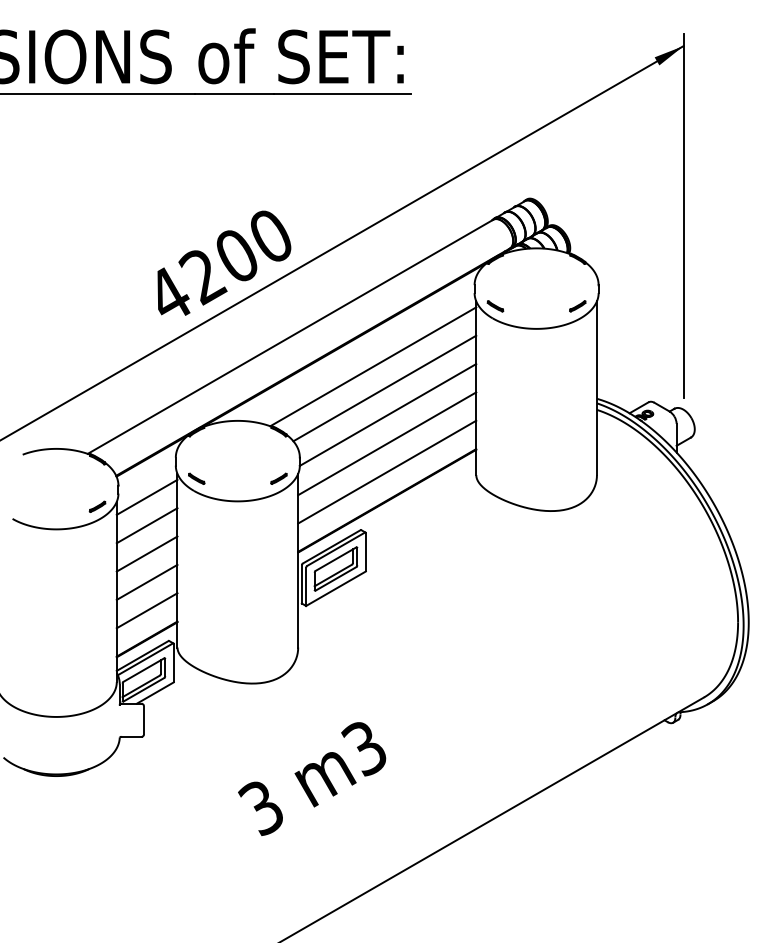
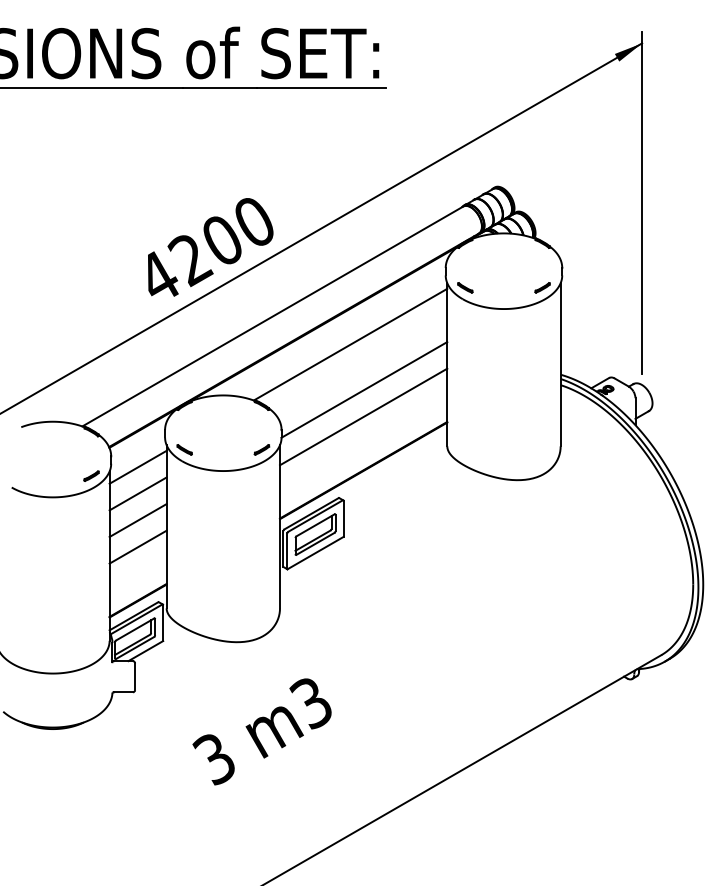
line: (384, 388) -> (361, 365), removed
line: (387, 471) -> (363, 443), removed
line: (146, 610) -> (137, 573), removed
text: (312, 778) -> (262, 731), moved

